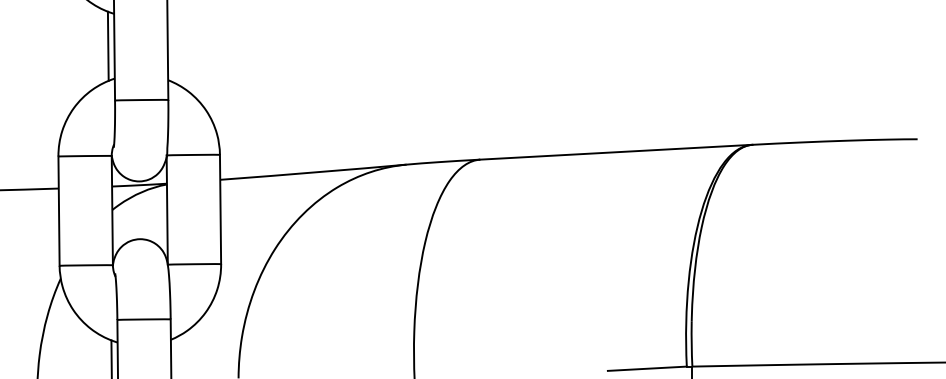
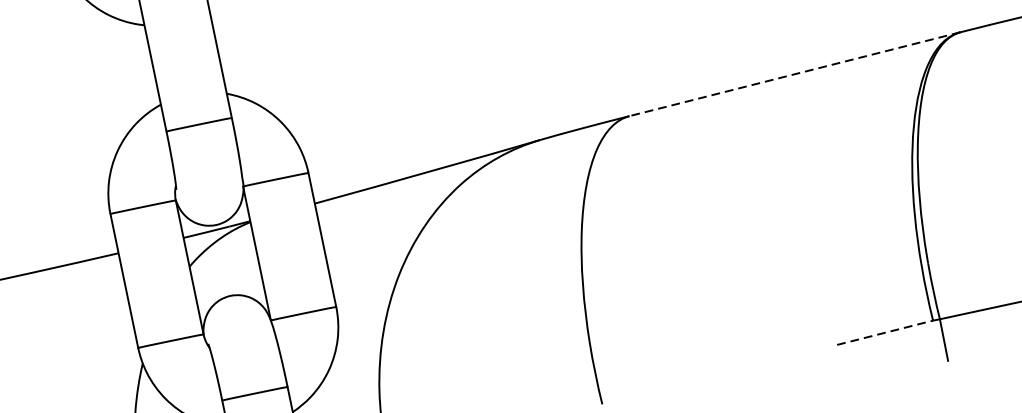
line: (107, 45) -> (143, 65), removed
line: (615, 152) -> (793, 74), solid -> dashed
line: (647, 368) -> (885, 332), solid -> dashed

